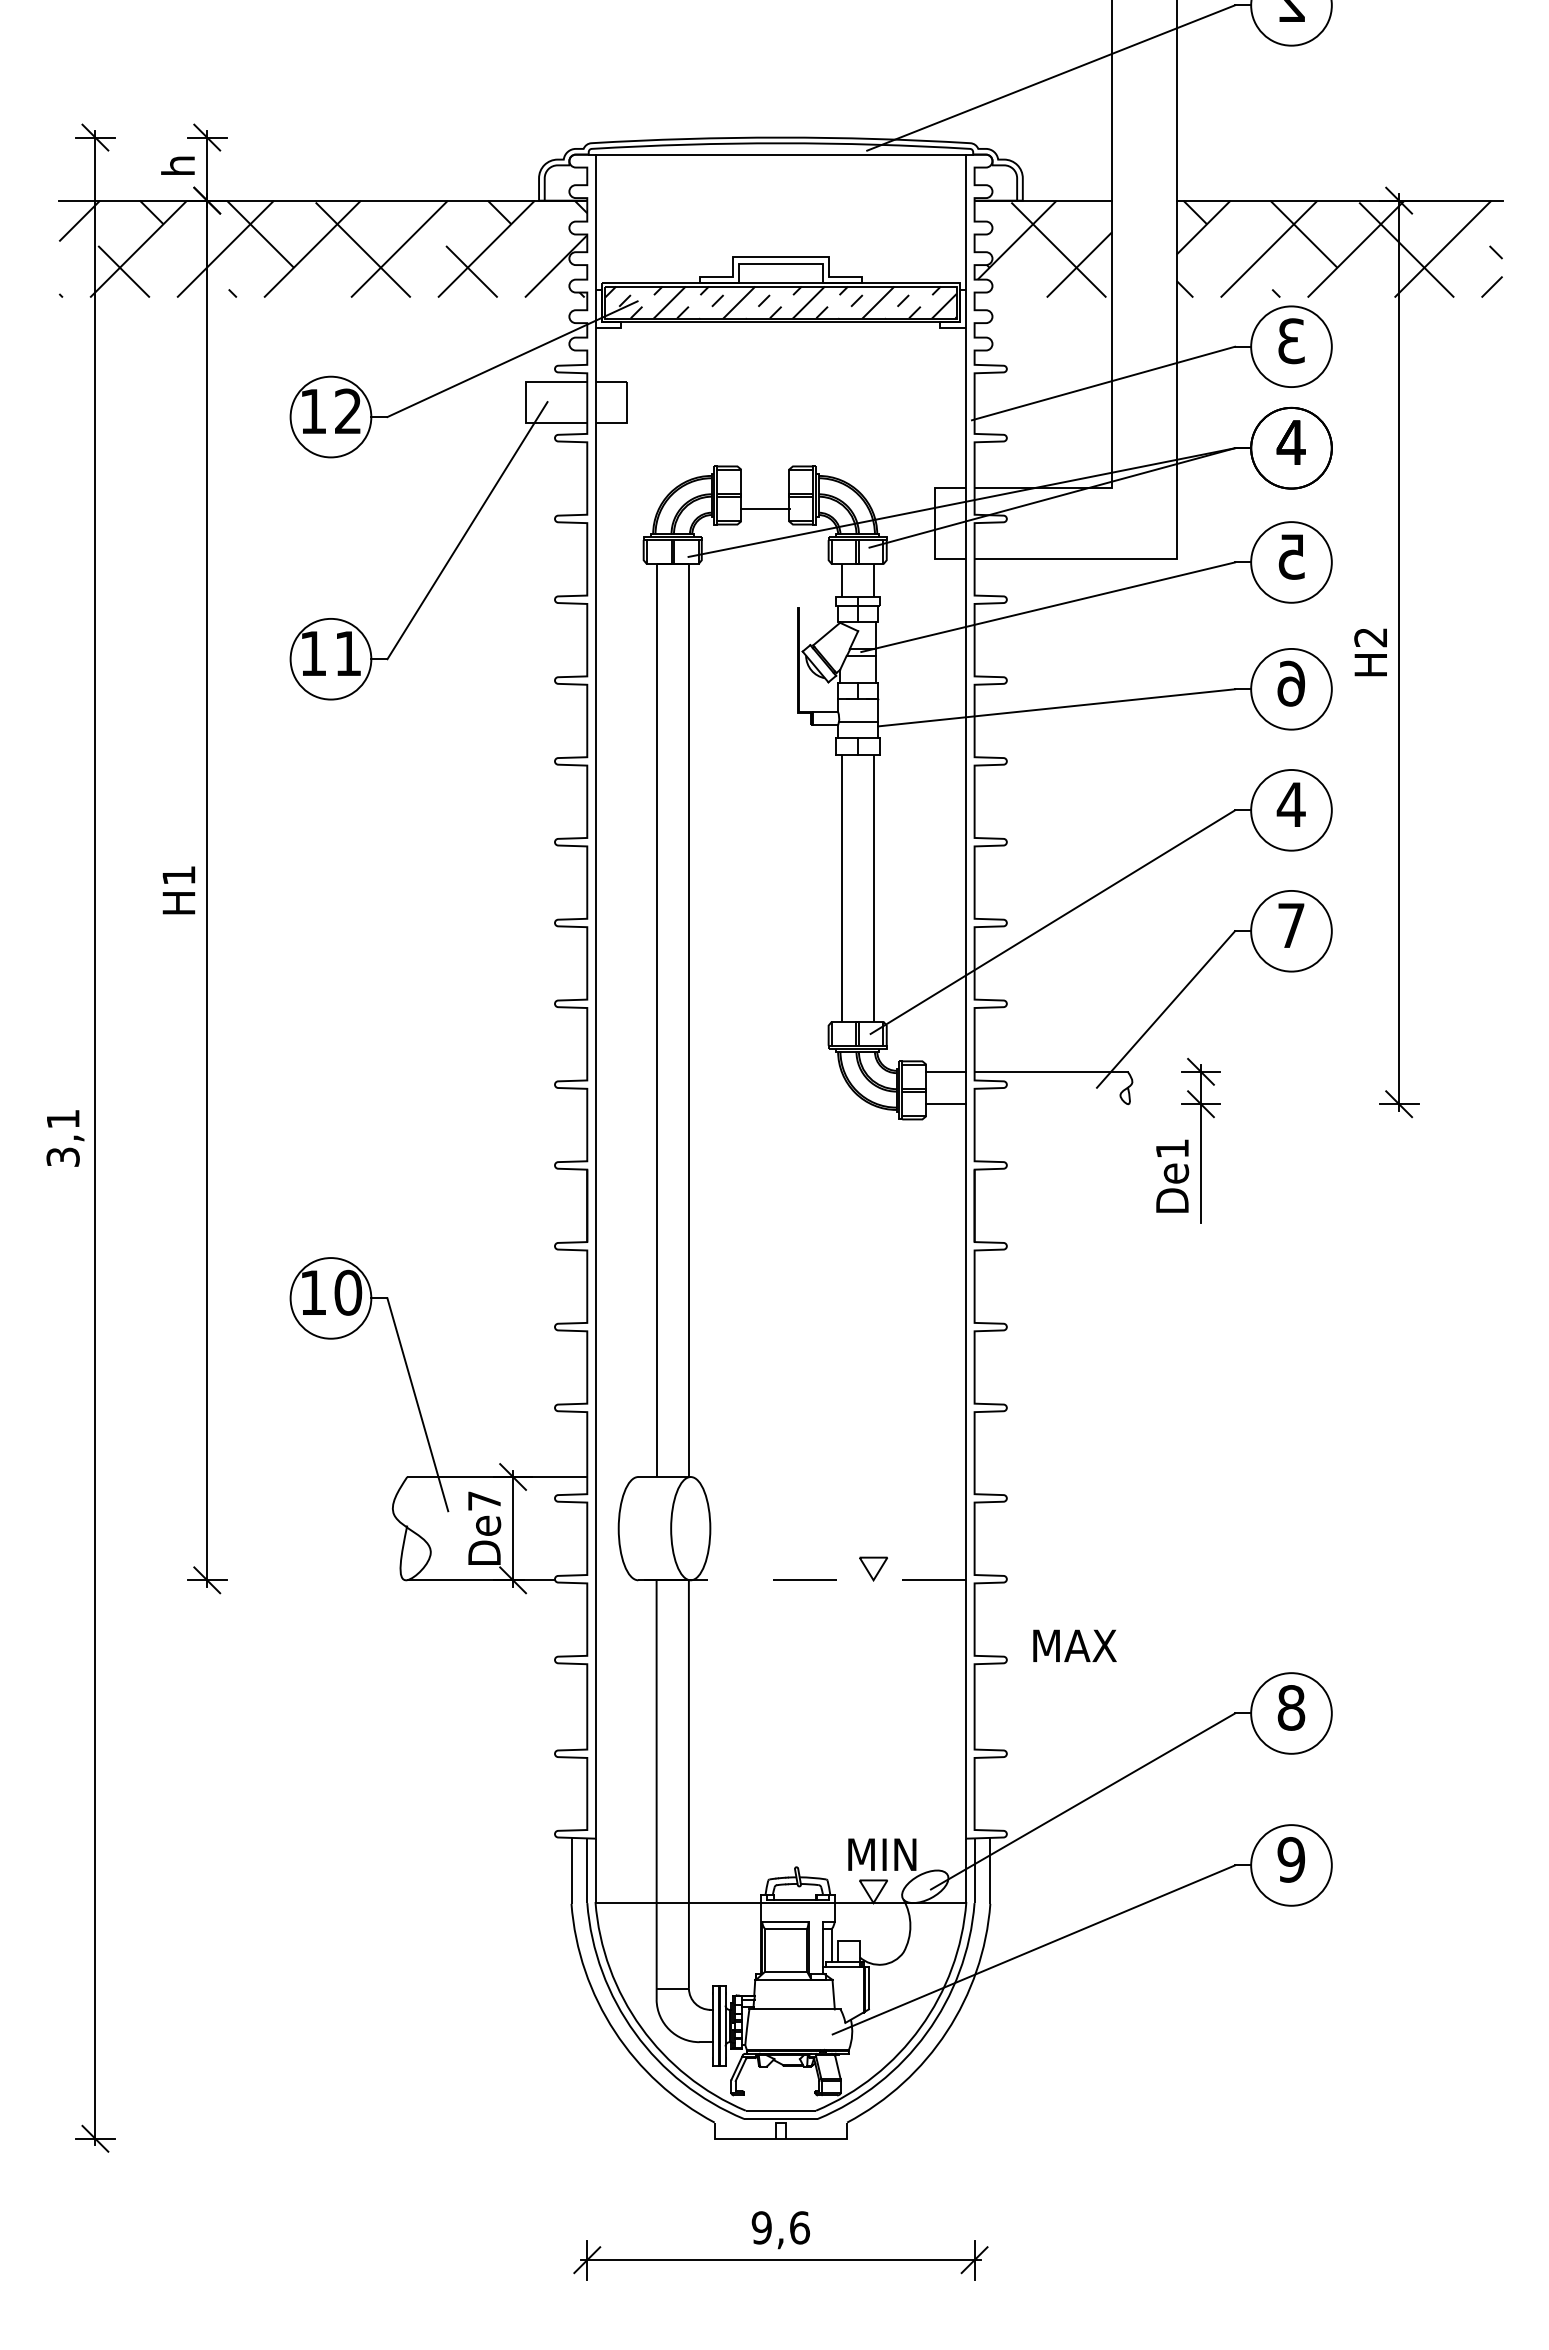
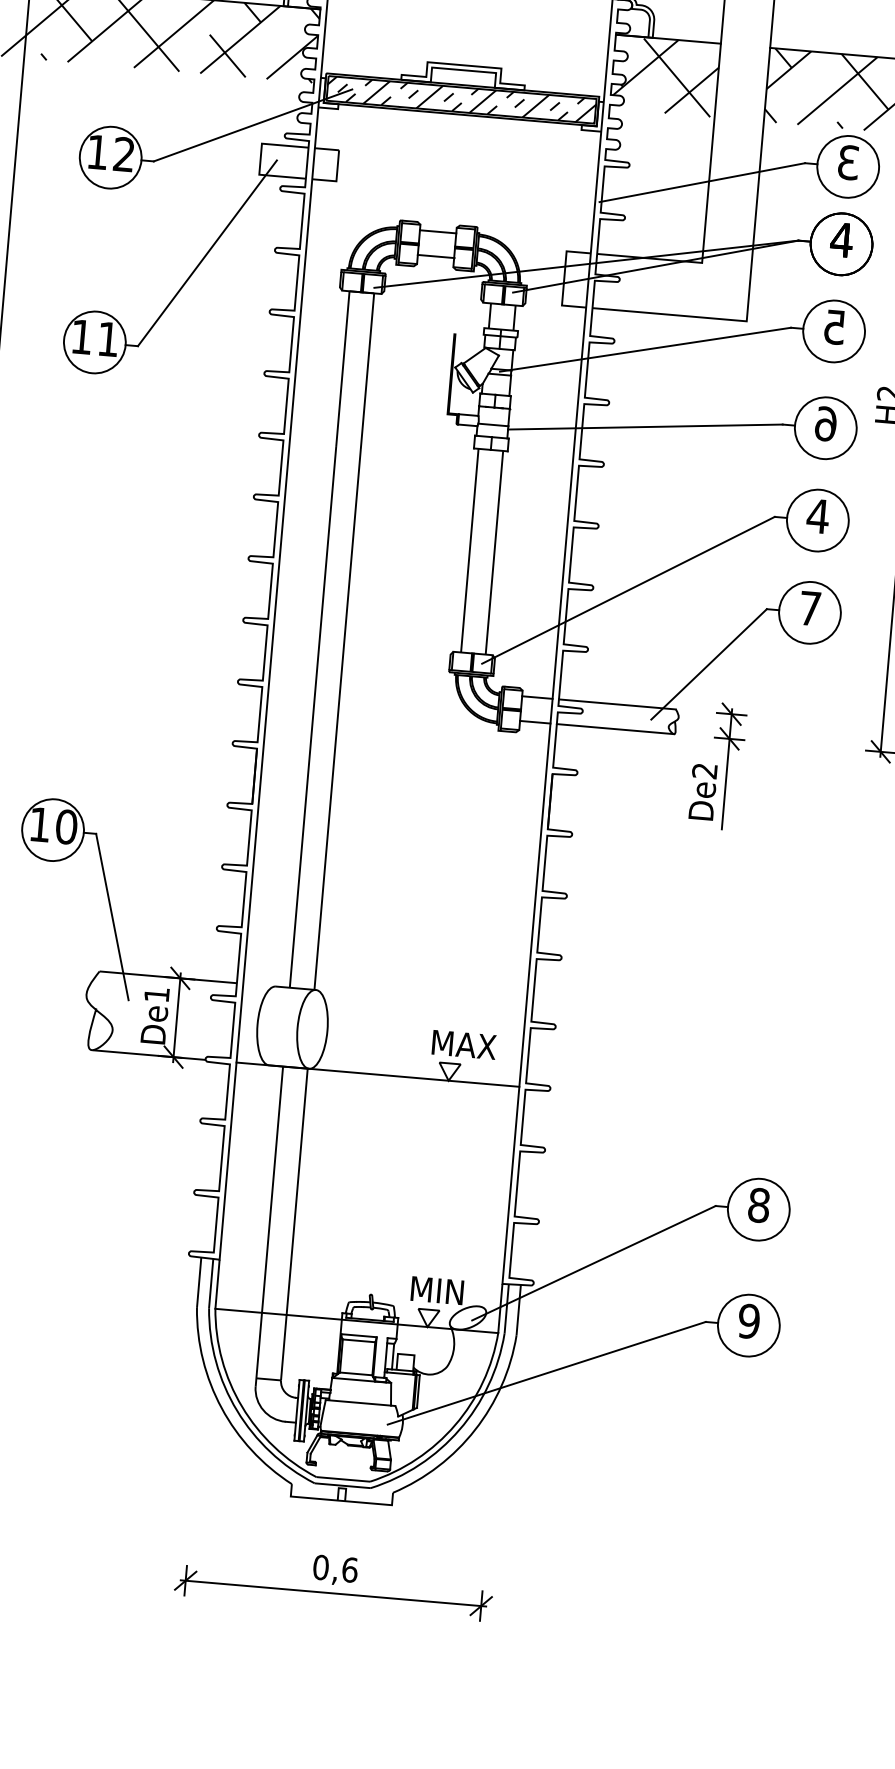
line: (765, 476) -> (438, 231), added
line: (1051, 1104) -> (615, 729), added
text: (1171, 1148) -> (704, 770), De1 -> De2
text: (484, 1500) -> (156, 994), De7 -> De1
line: (780, 1580) -> (377, 1074), dashed -> solid
text: (1074, 1645) -> (463, 1044), moved
text: (761, 2227) -> (320, 1567), 9,6 -> 0,6

